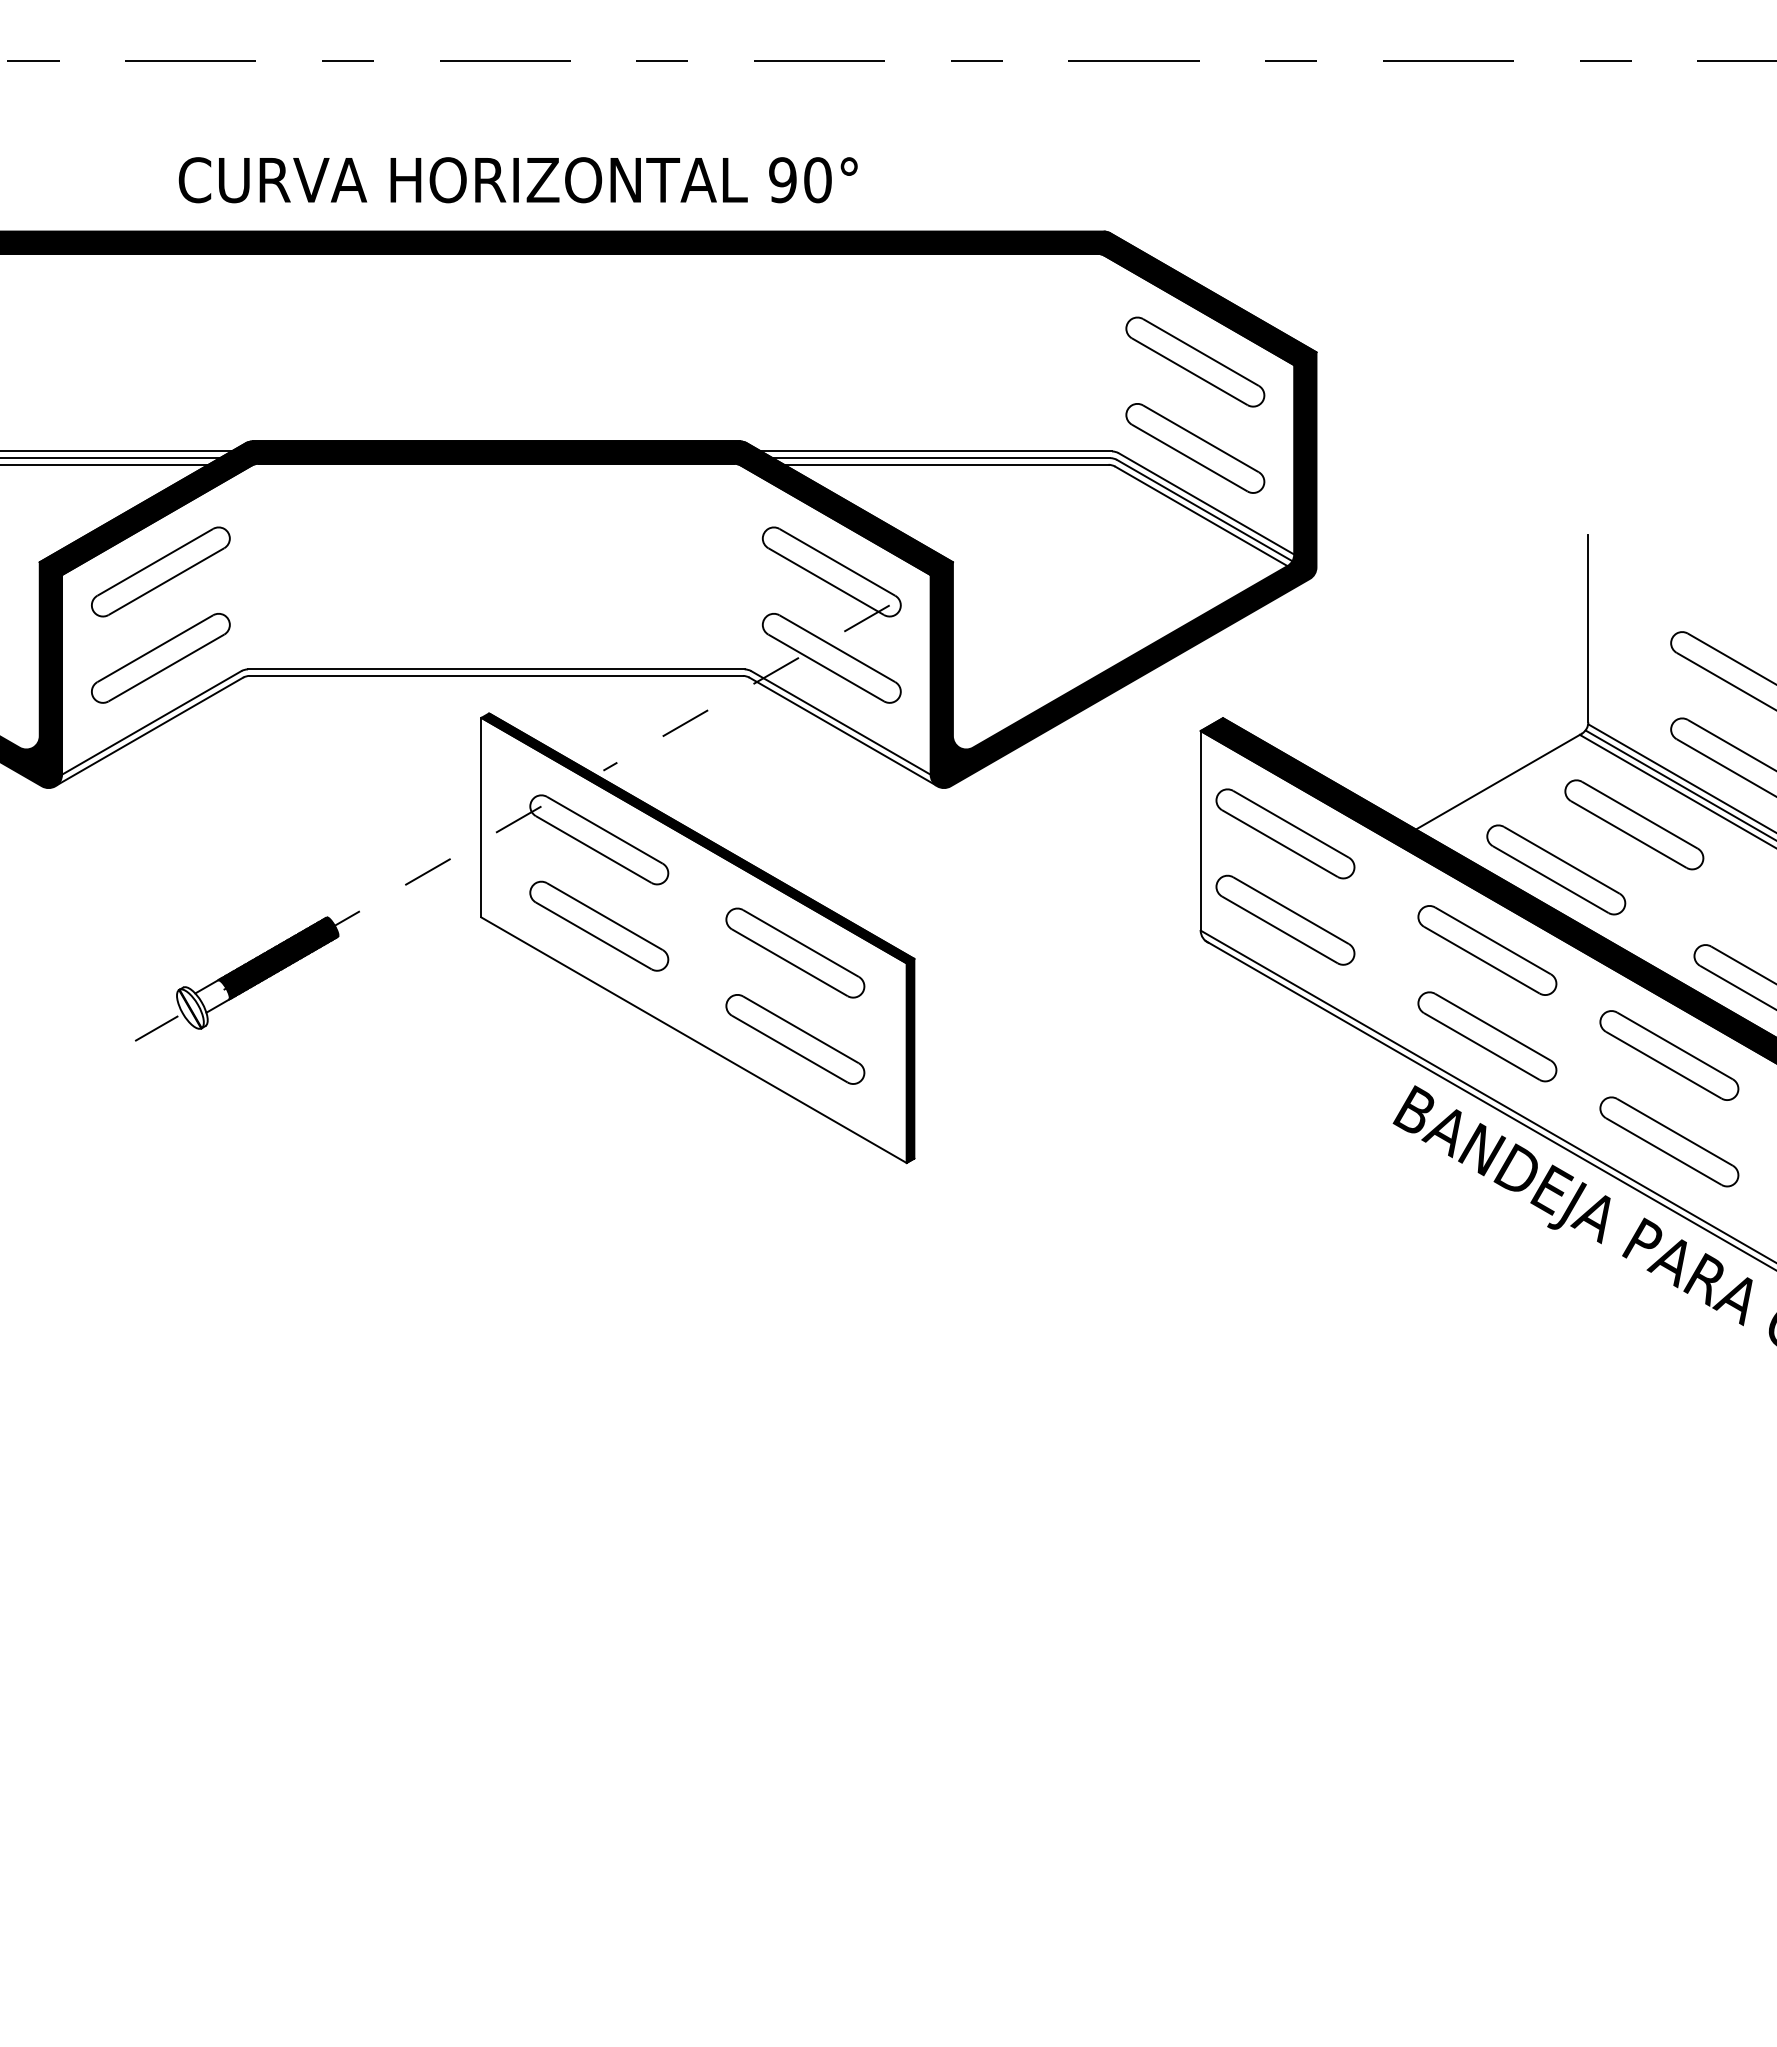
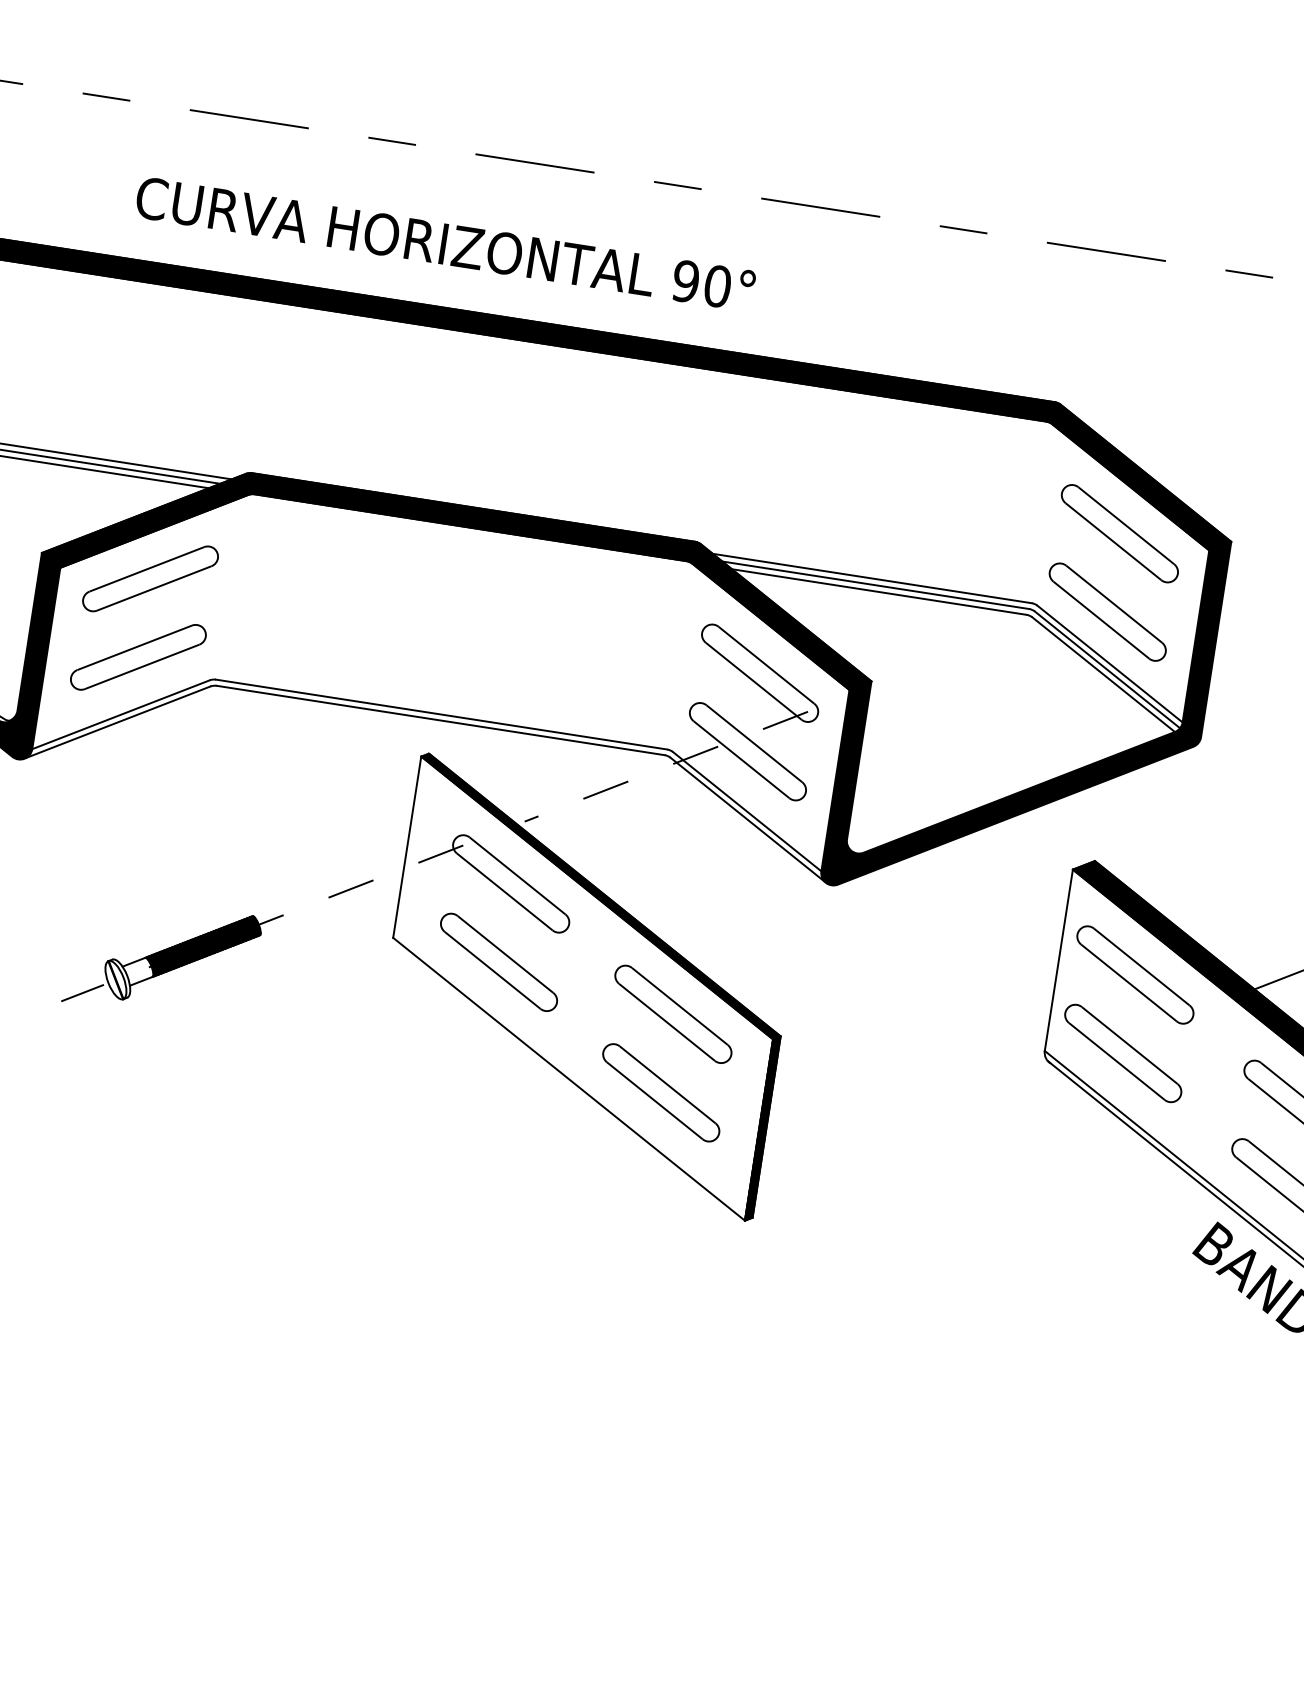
text: (517, 180) -> (444, 244), moved

